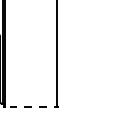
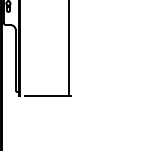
line: (35, 107) -> (48, 95), dashed -> solid

